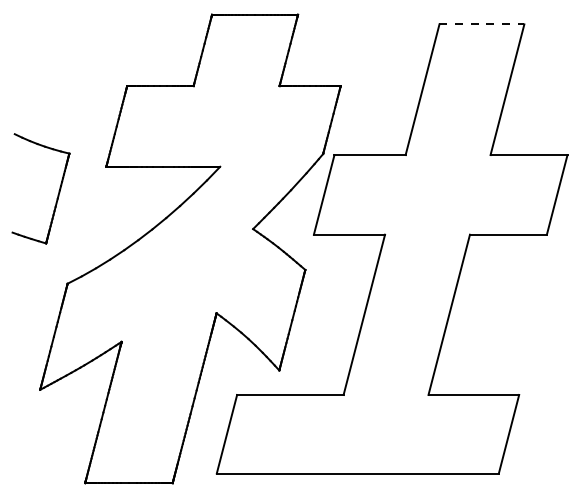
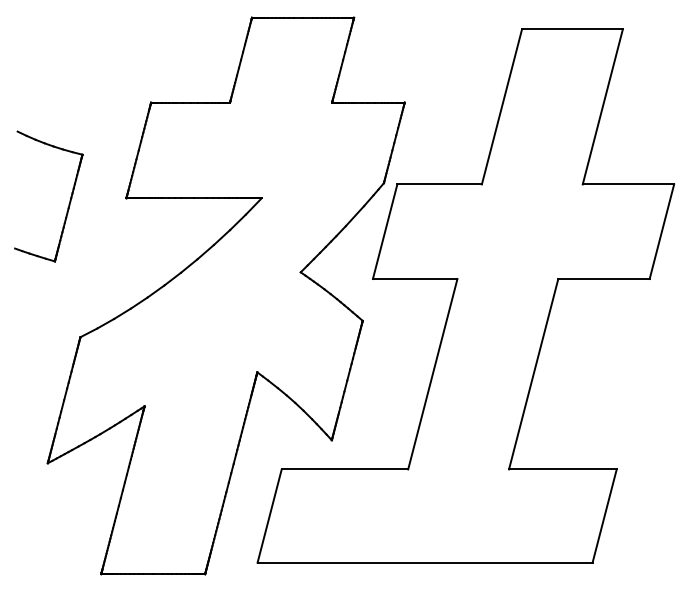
line: (482, 24) -> (573, 29), dashed -> solid
part: (58, 192) -> (69, 200), moved

